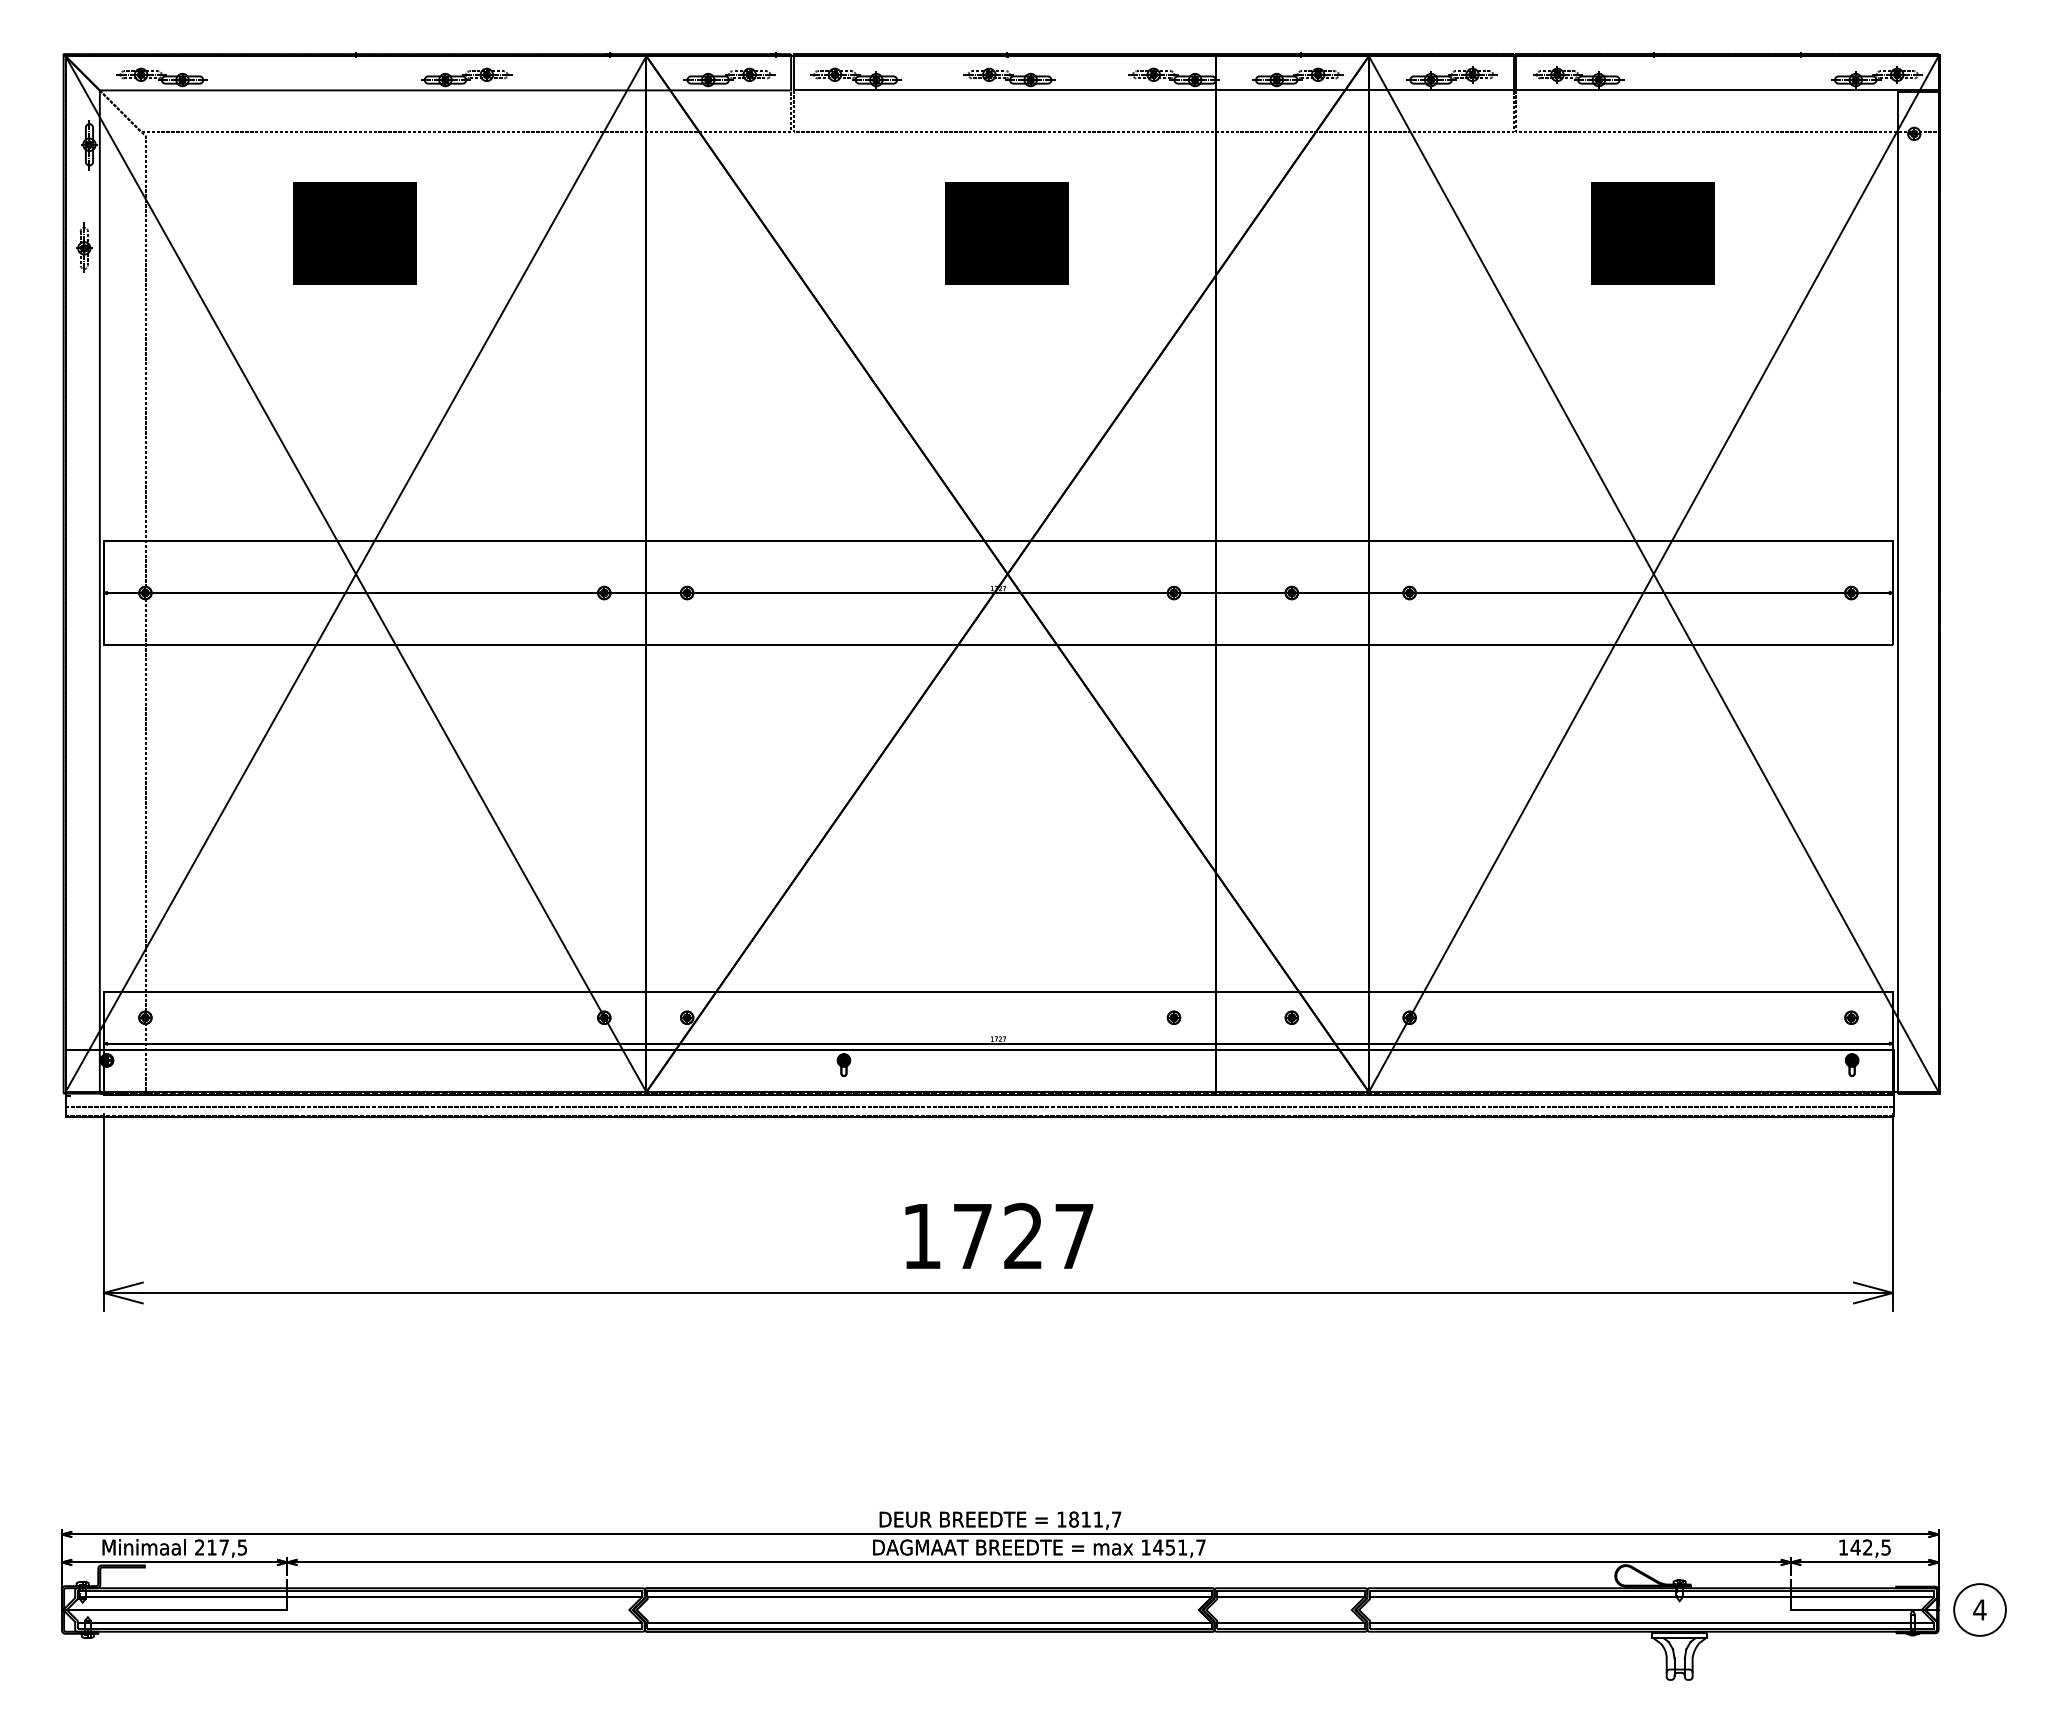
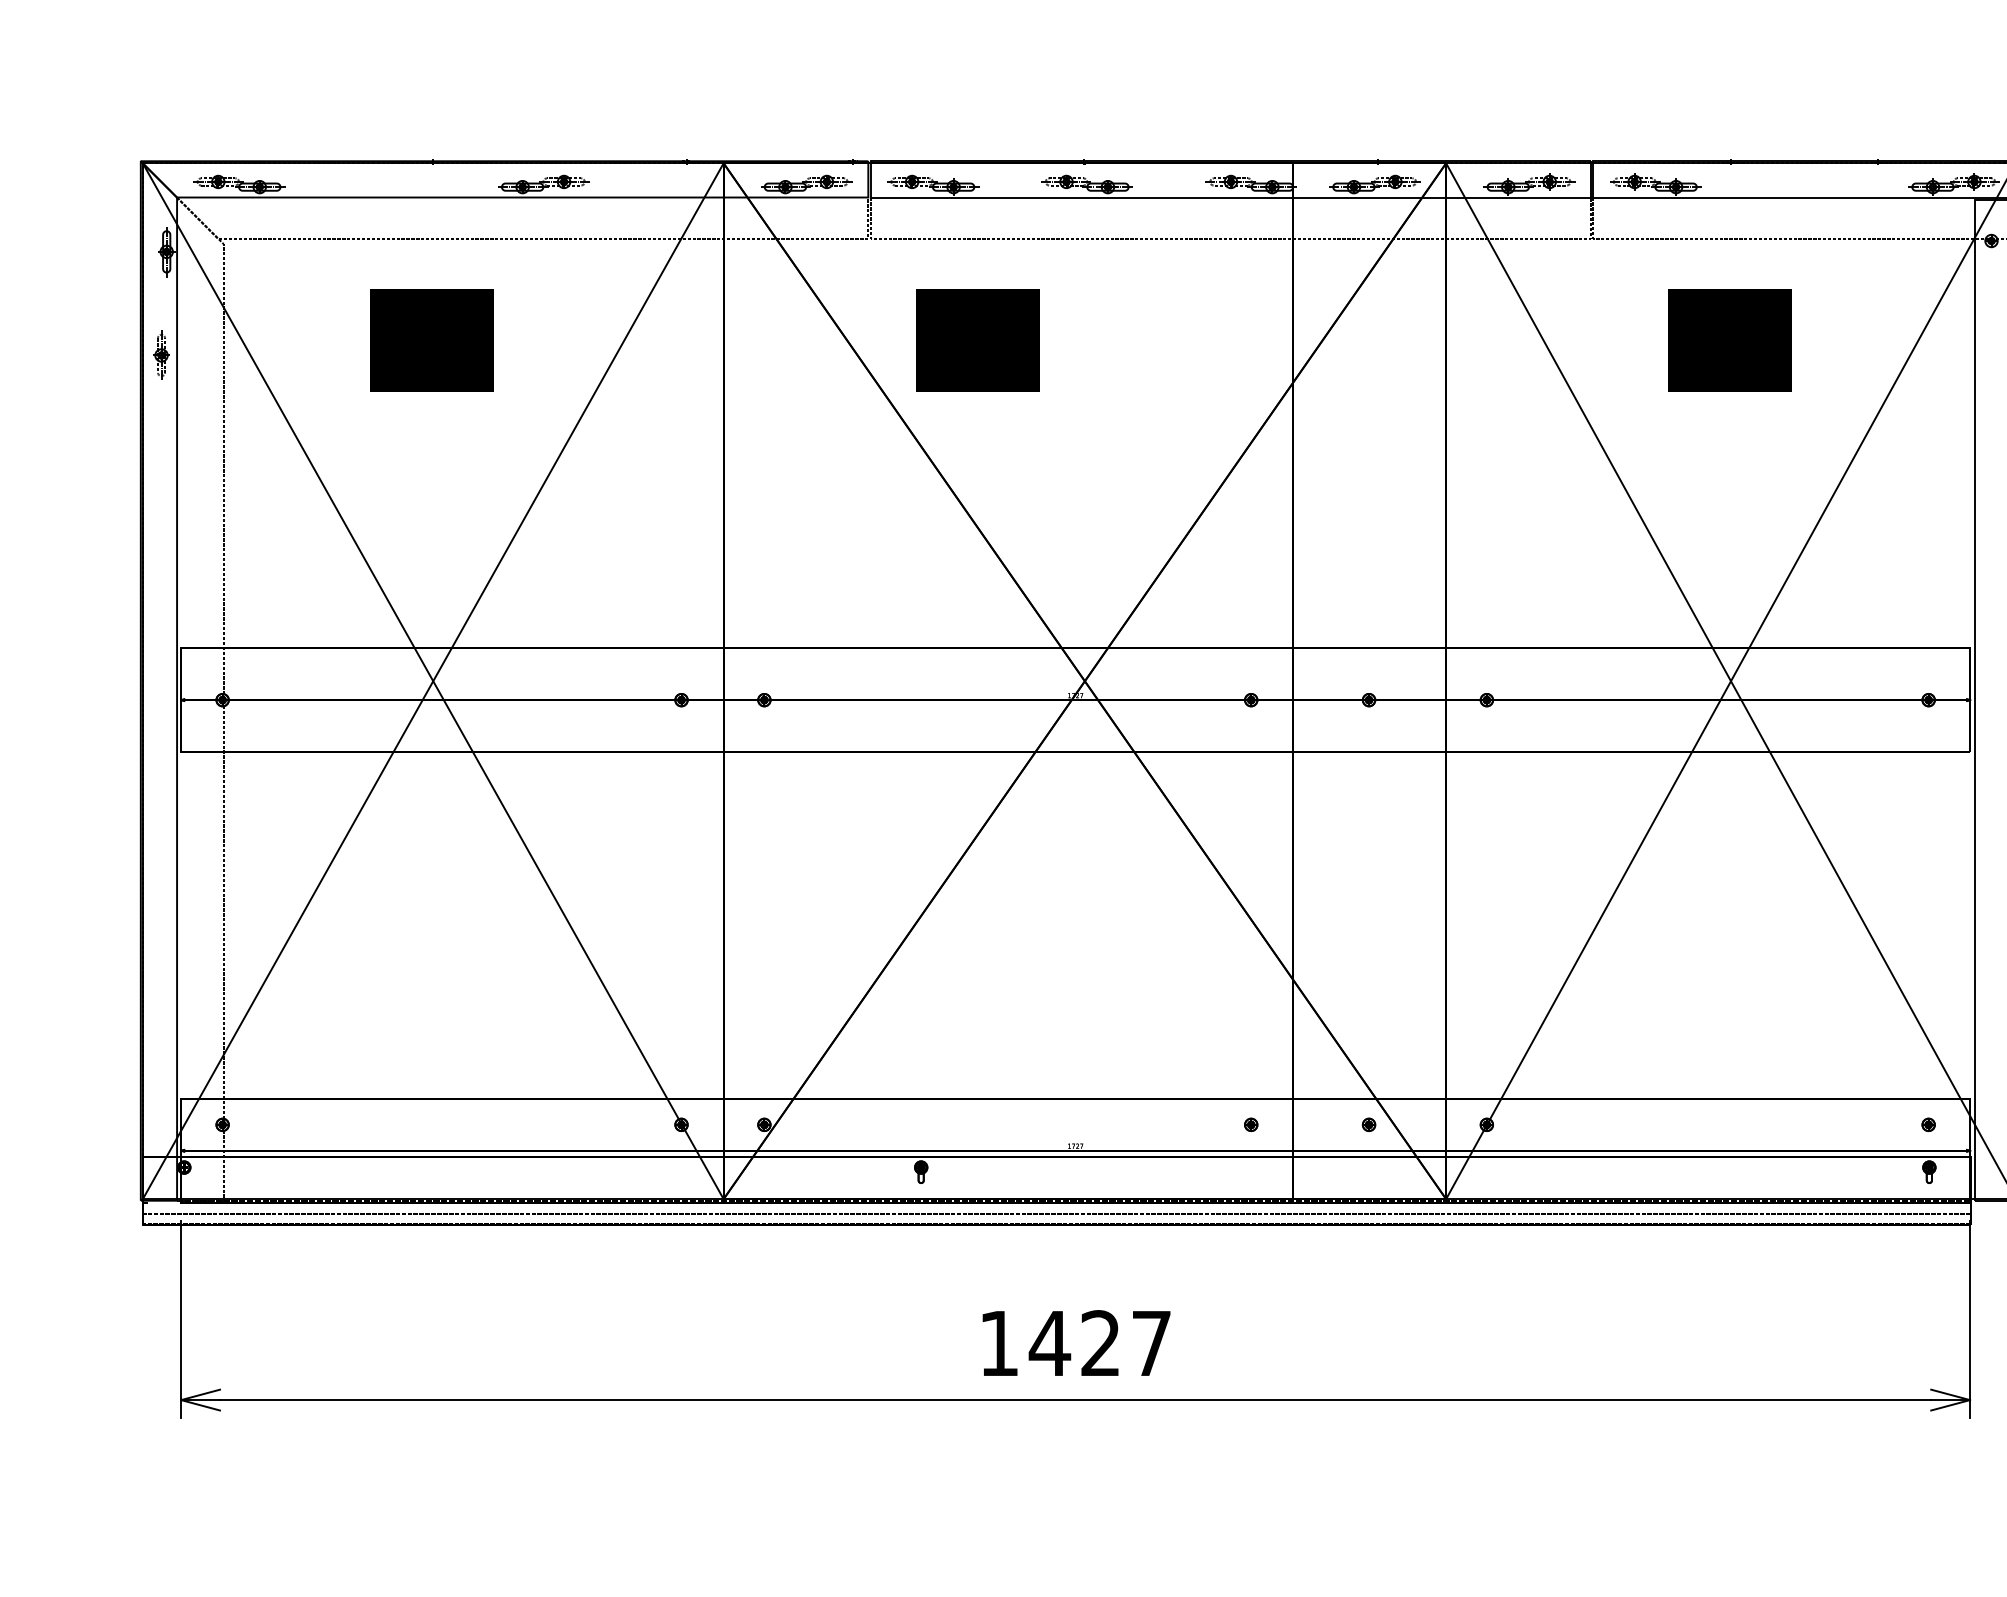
text: (1006, 233) -> (977, 340), moved
text: (972, 1236) -> (1049, 1343), 1727 -> 1427

